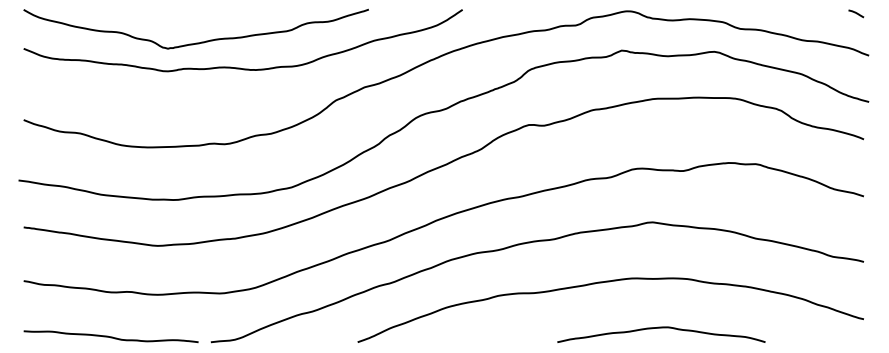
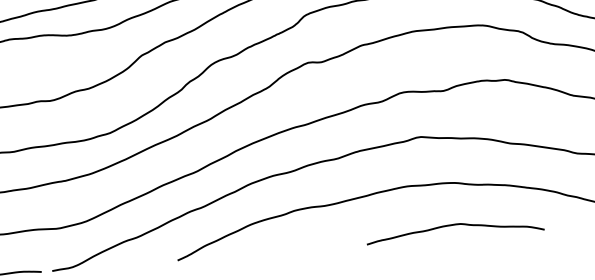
curve: (661, 328) -> (454, 225), moved

